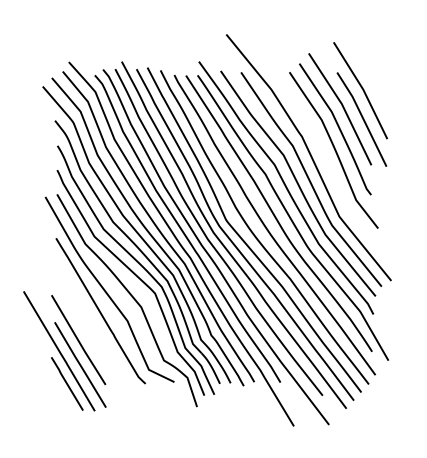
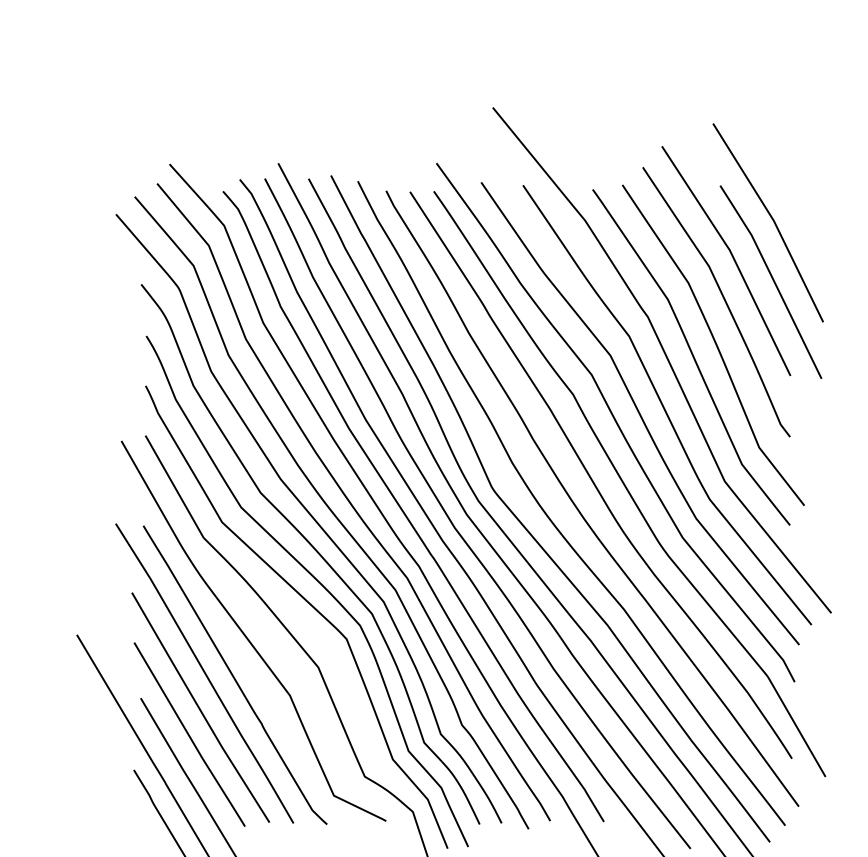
curve: (323, 156) -> (692, 357), added
part: (85, 310) -> (203, 673), added

